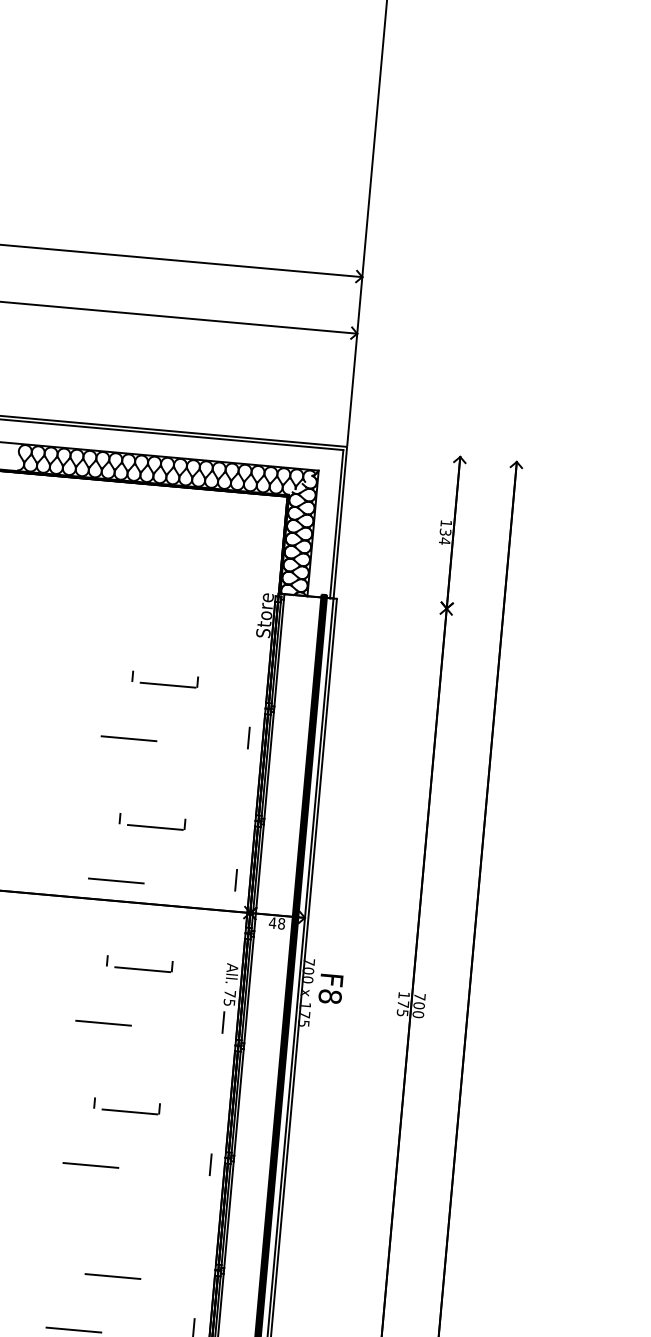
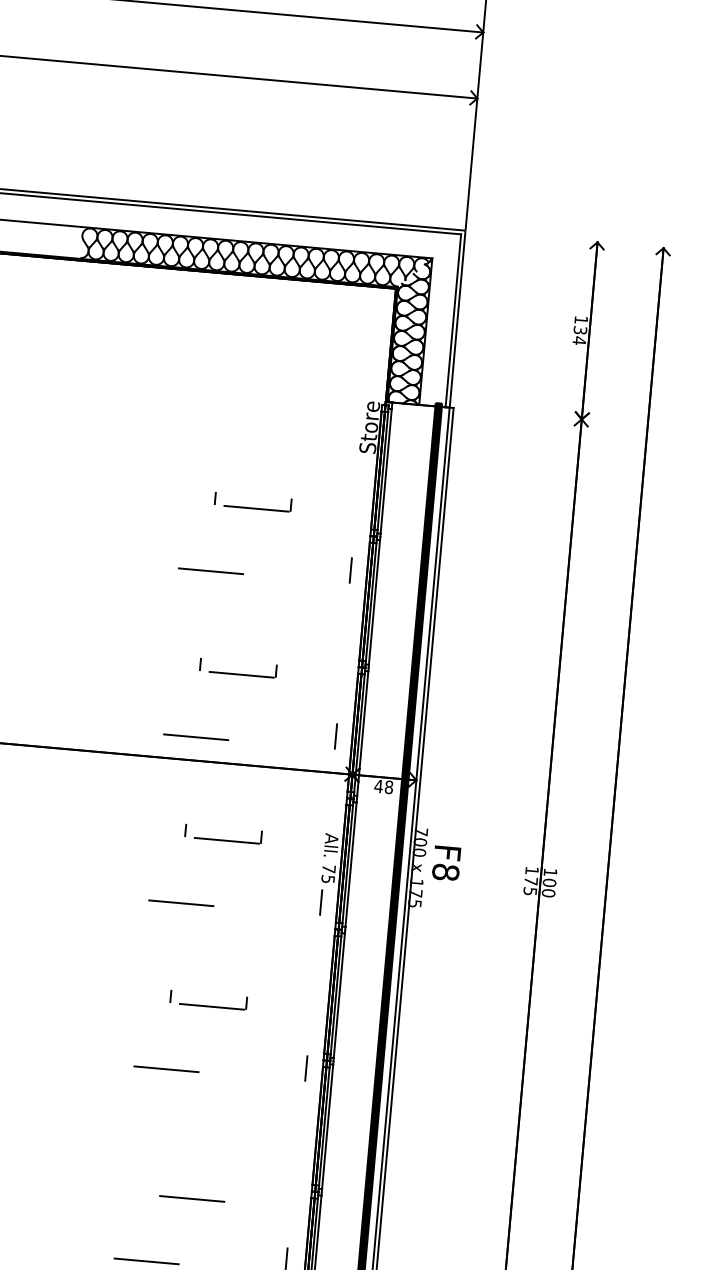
text: (419, 996) -> (549, 872), 700 -> 100

